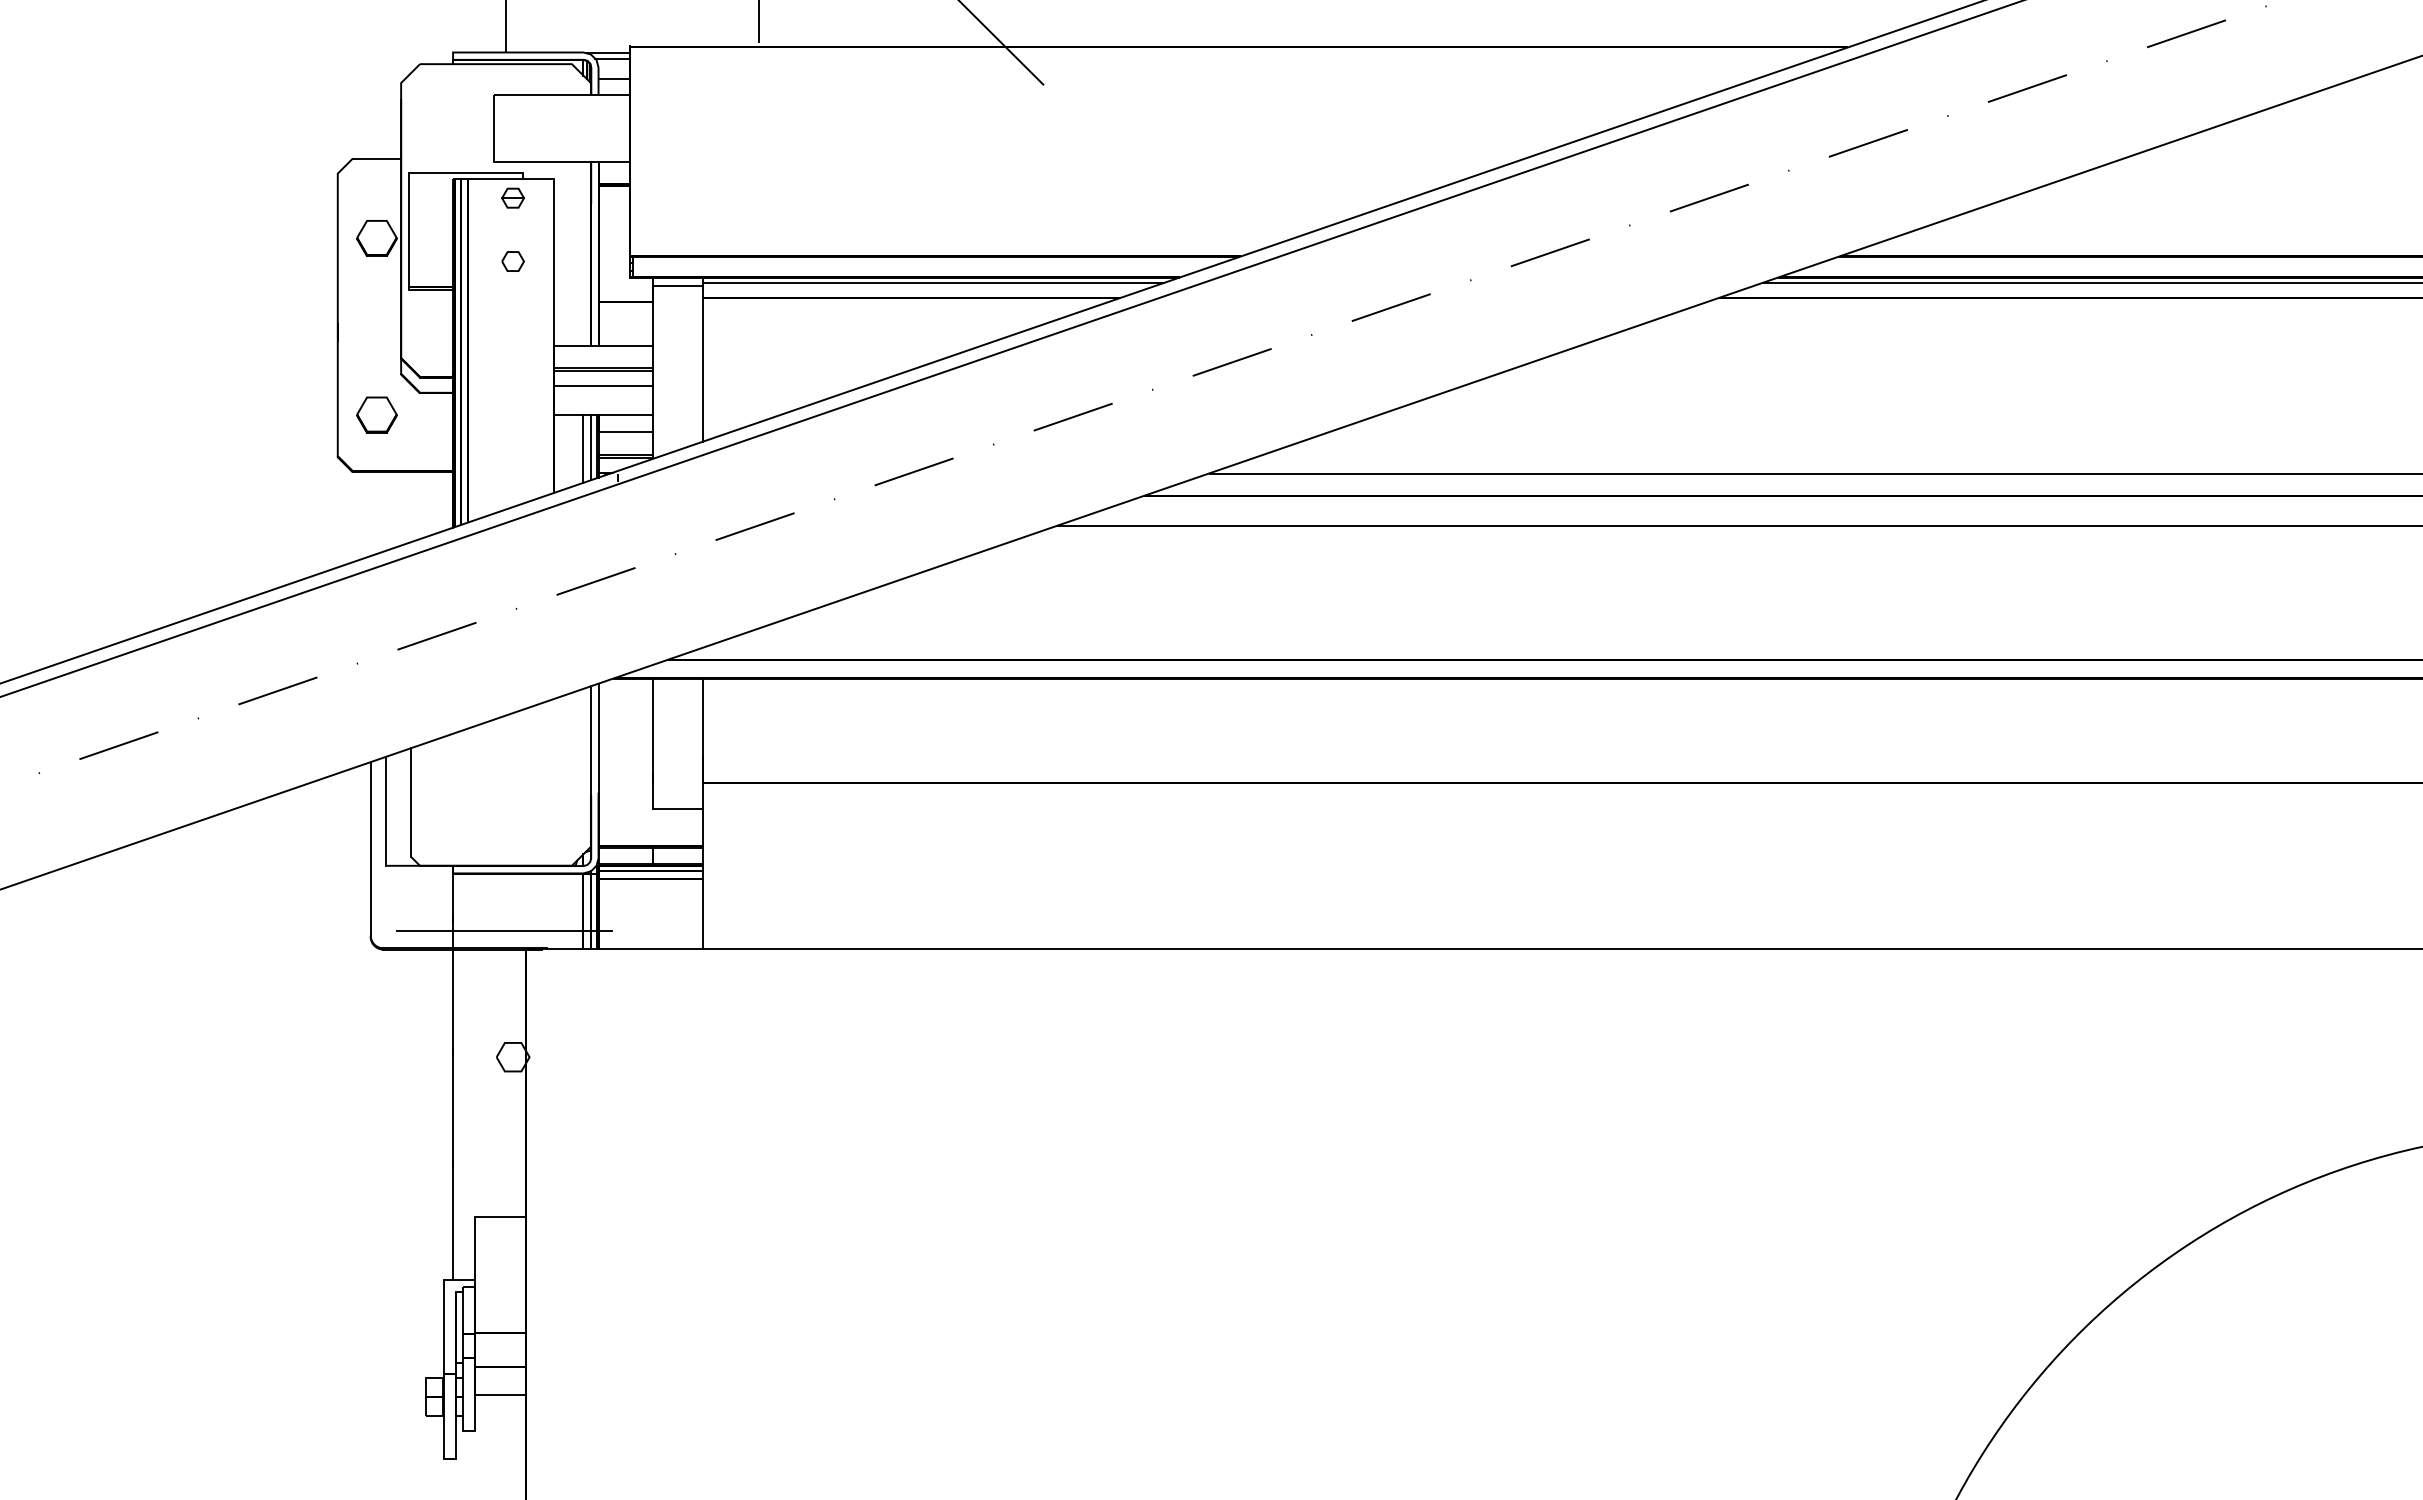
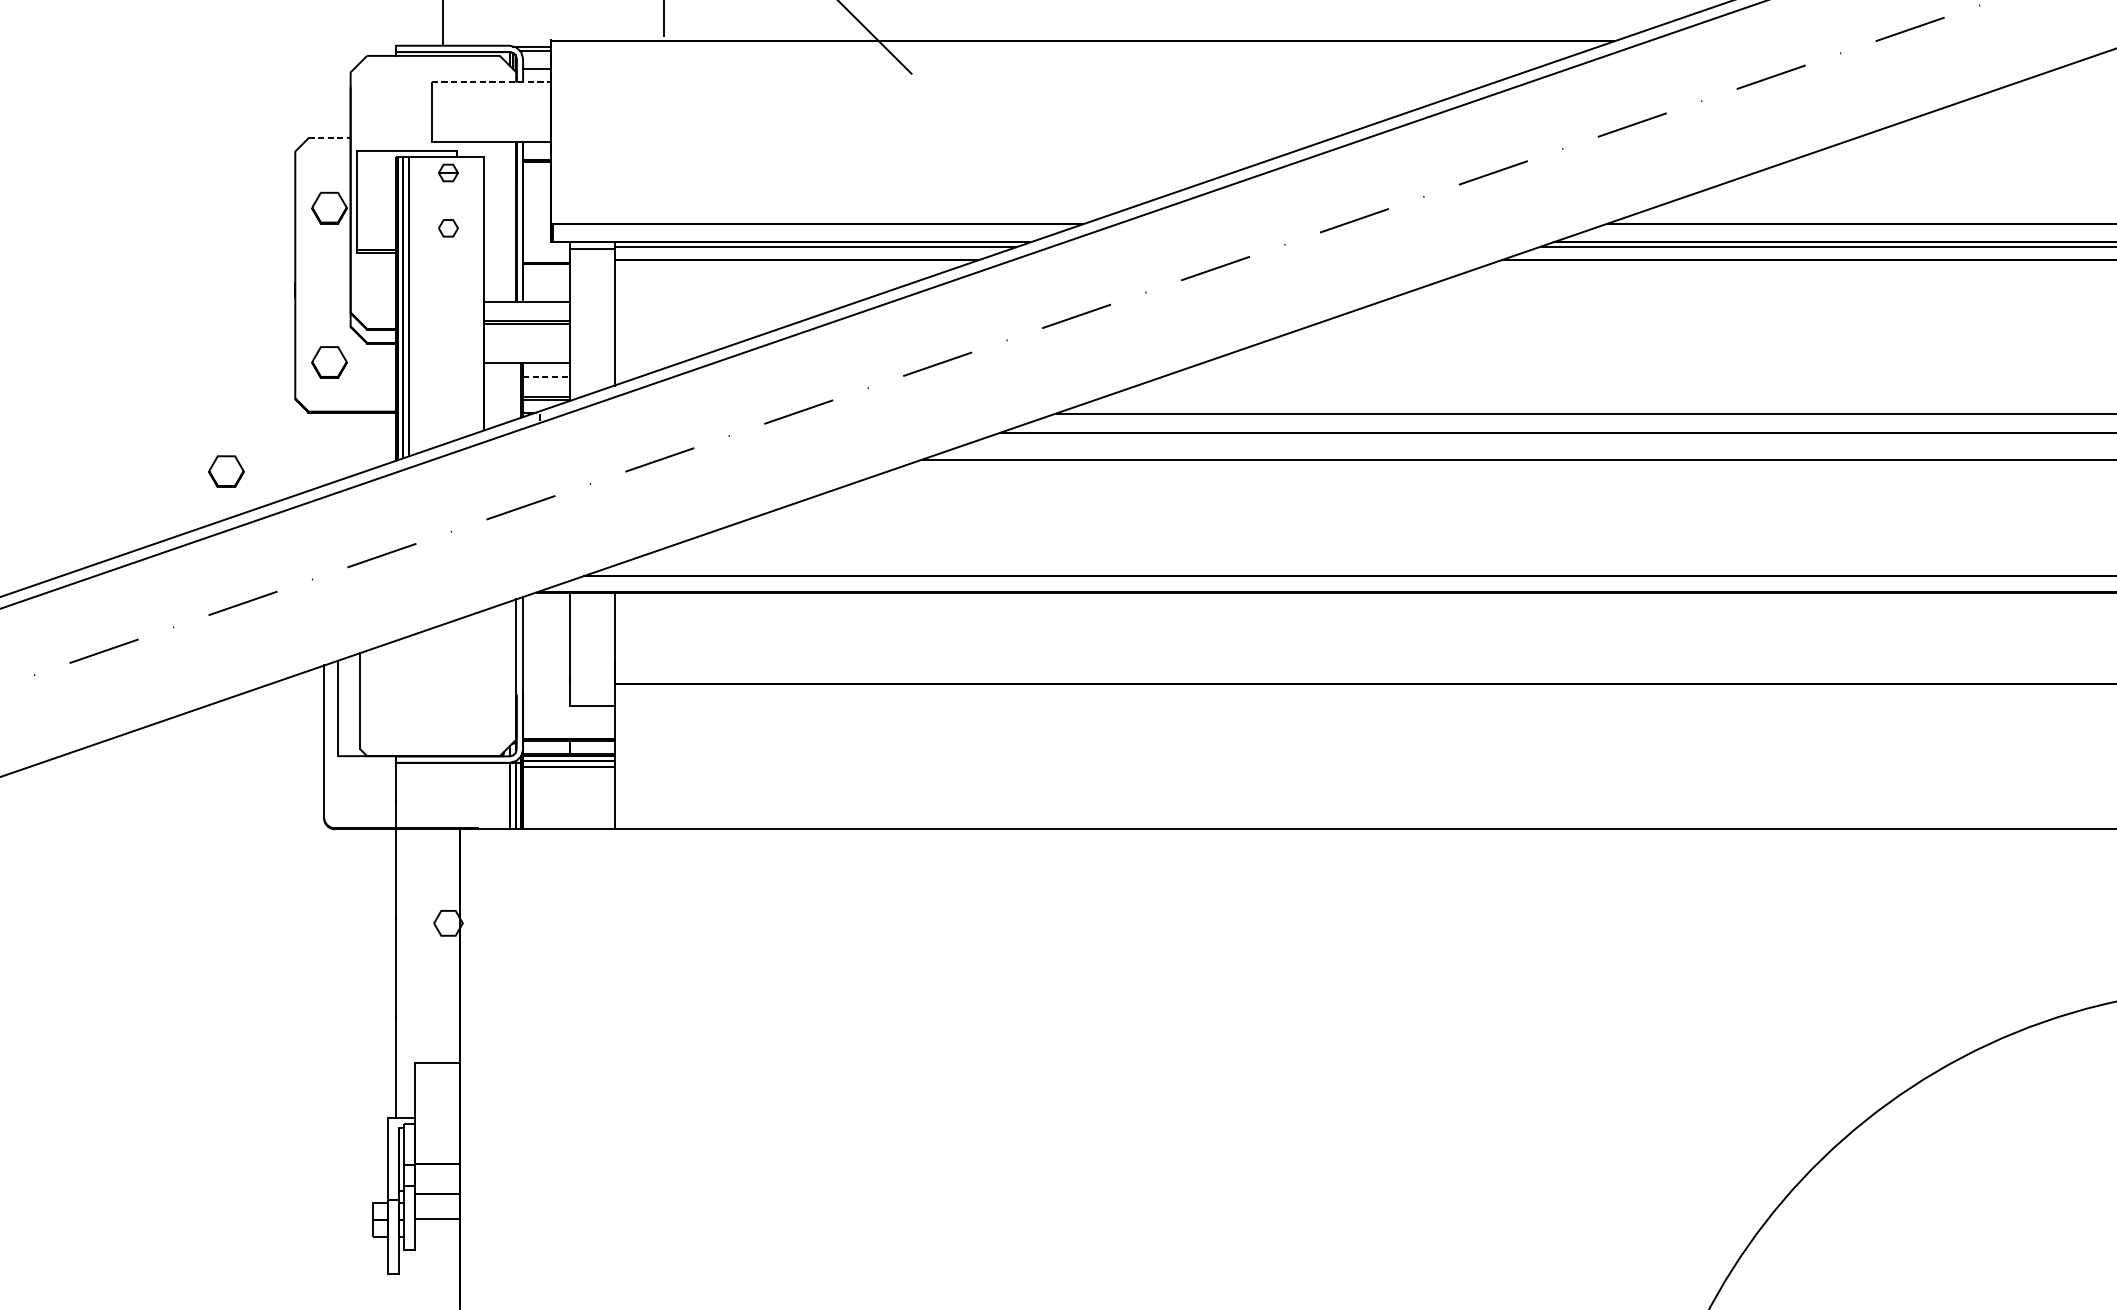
line: (561, 94) -> (490, 82), solid -> dashed
line: (377, 158) -> (330, 138), solid -> dashed
line: (603, 385) -> (527, 336), removed
line: (626, 432) -> (547, 377), solid -> dashed
line: (590, 447) -> (516, 390), removed
line: (583, 448) -> (509, 391), removed
part: (258, 539) -> (226, 471), added
line: (504, 930) -> (440, 812), removed

